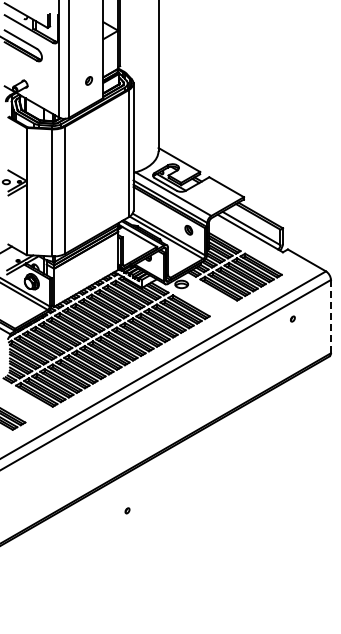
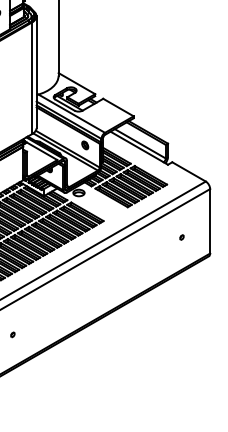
line: (330, 316) -> (209, 221), dashed -> solid
part: (292, 318) -> (181, 237), moved
part: (127, 510) -> (12, 334), moved

